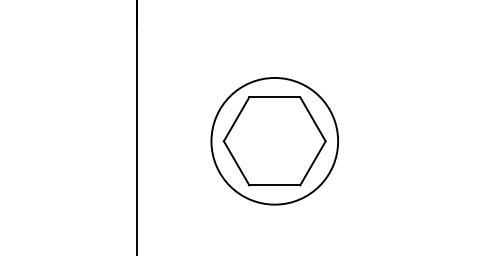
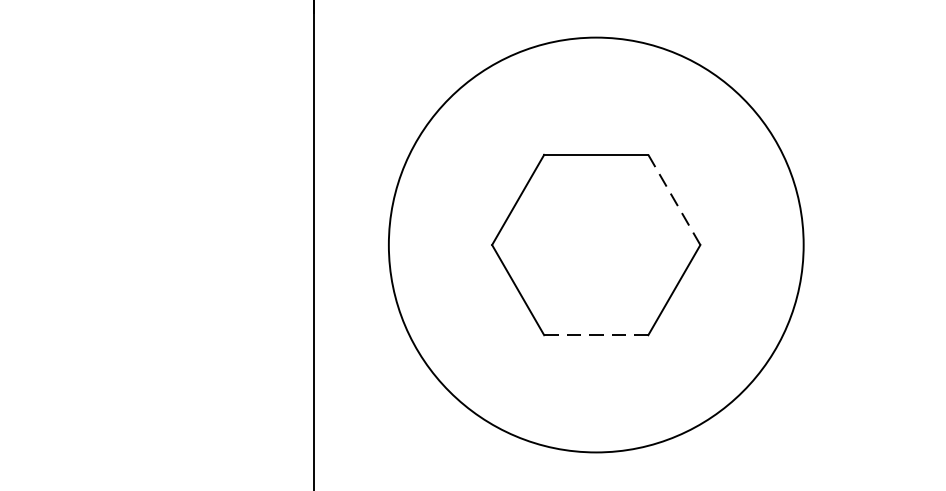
line: (312, 118) -> (673, 198), solid -> dashed
circle: (274, 140) -> (595, 243), size x1.6
line: (275, 185) -> (597, 335), solid -> dashed

